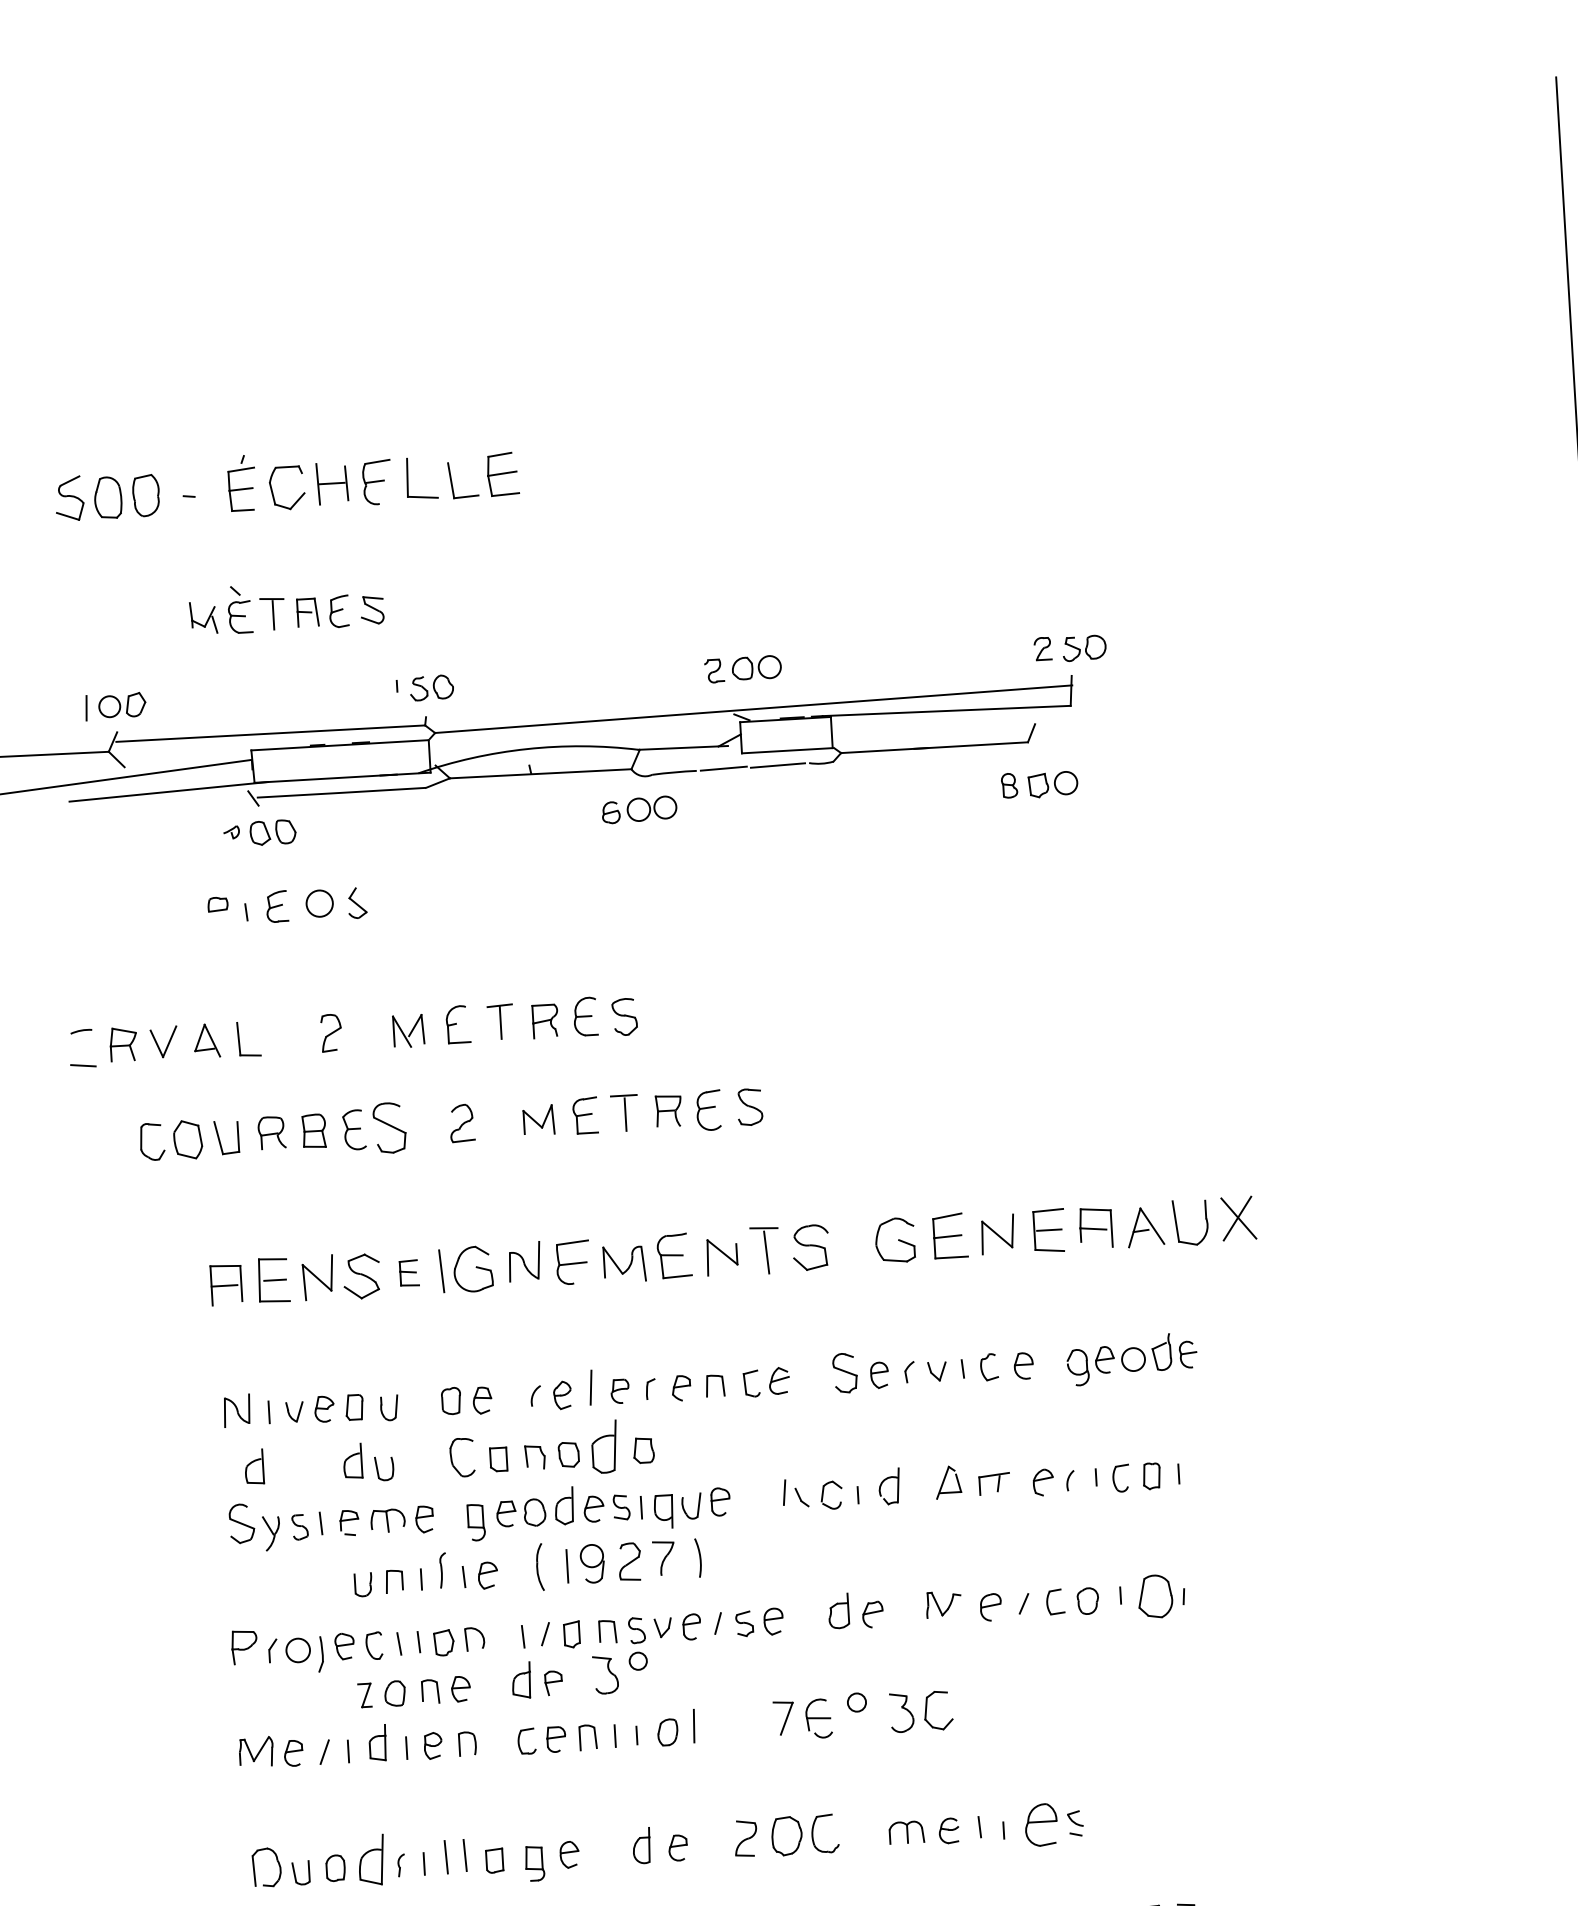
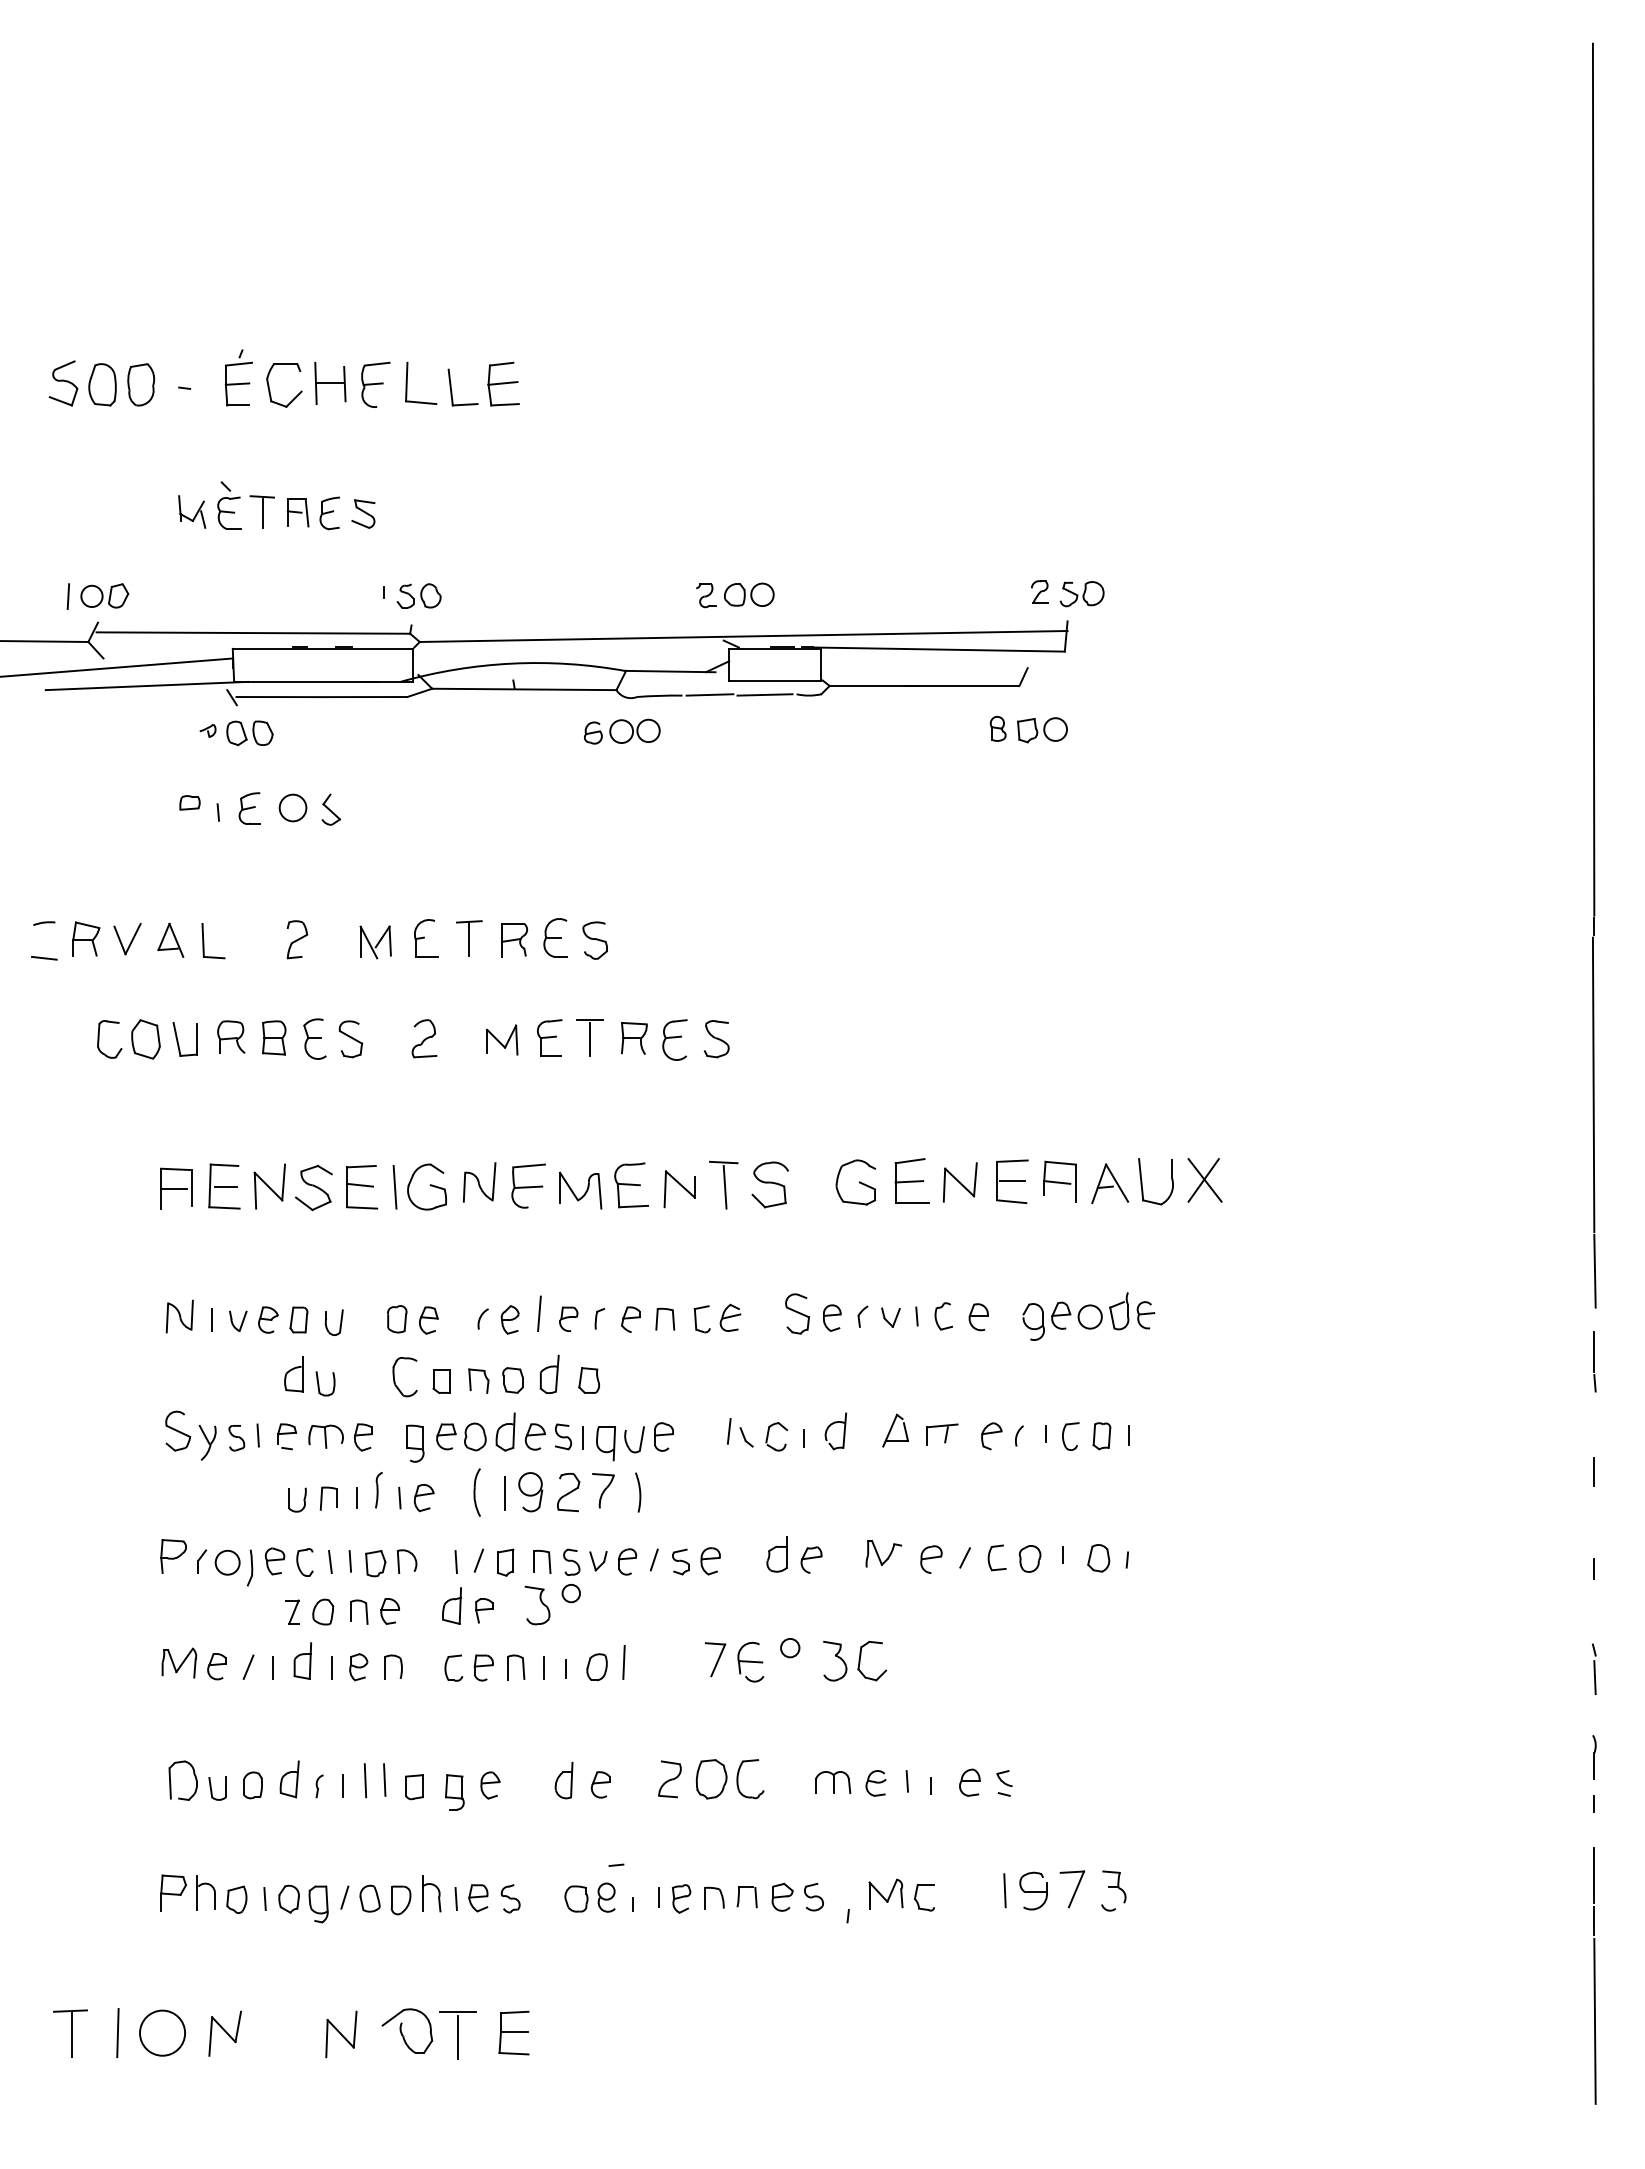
part: (389, 1128) -> (350, 1039), size x0.71
part: (409, 1273) -> (362, 1187), size x1.67
part: (604, 1445) -> (549, 1373), size x0.71
part: (253, 1467) -> (193, 1374), removed
part: (1155, 1596) -> (1098, 1558), size x0.62
part: (1041, 1824) -> (969, 1782), size x0.62
part: (371, 1860) -> (289, 1779), size x0.71

